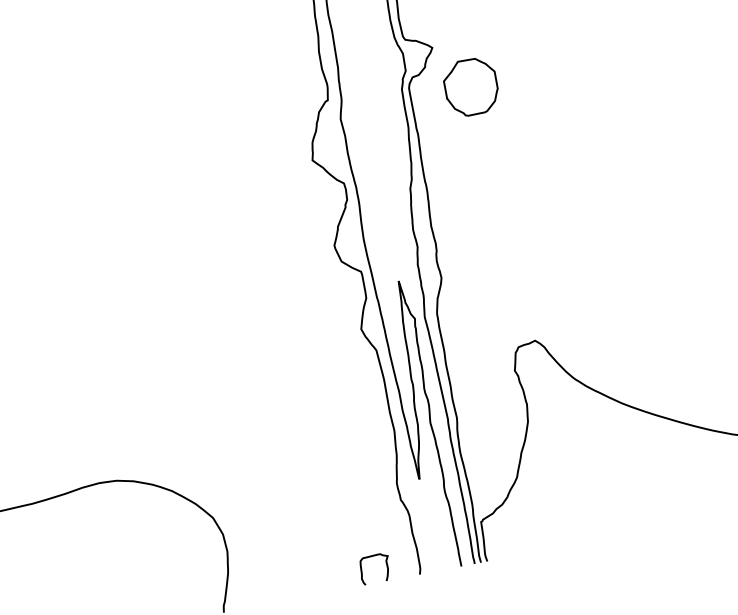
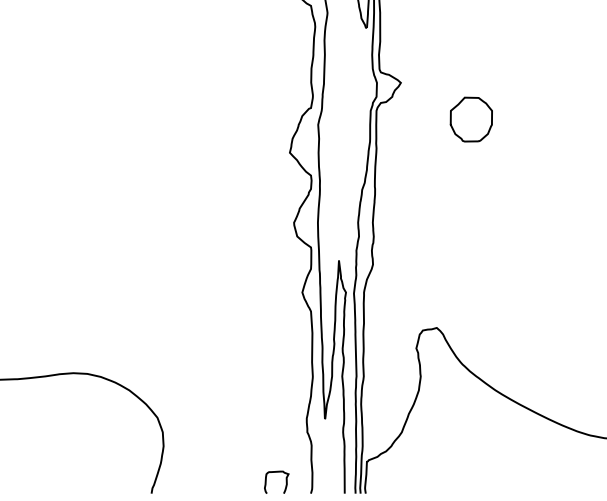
part: (470, 87) -> (470, 119), moved

